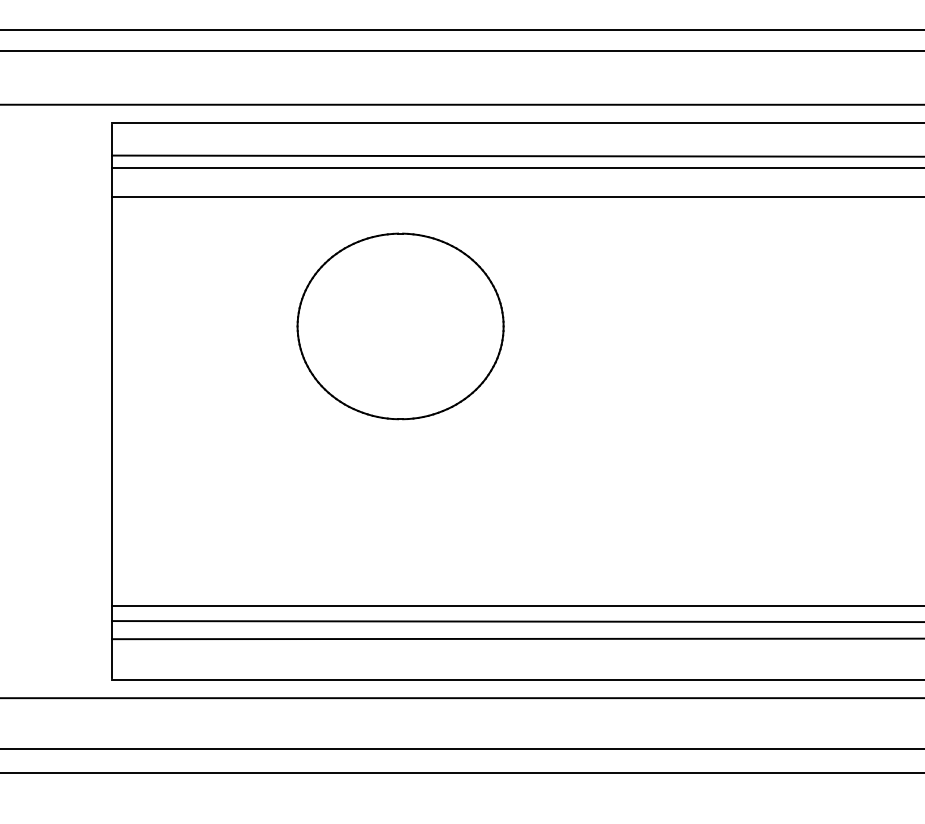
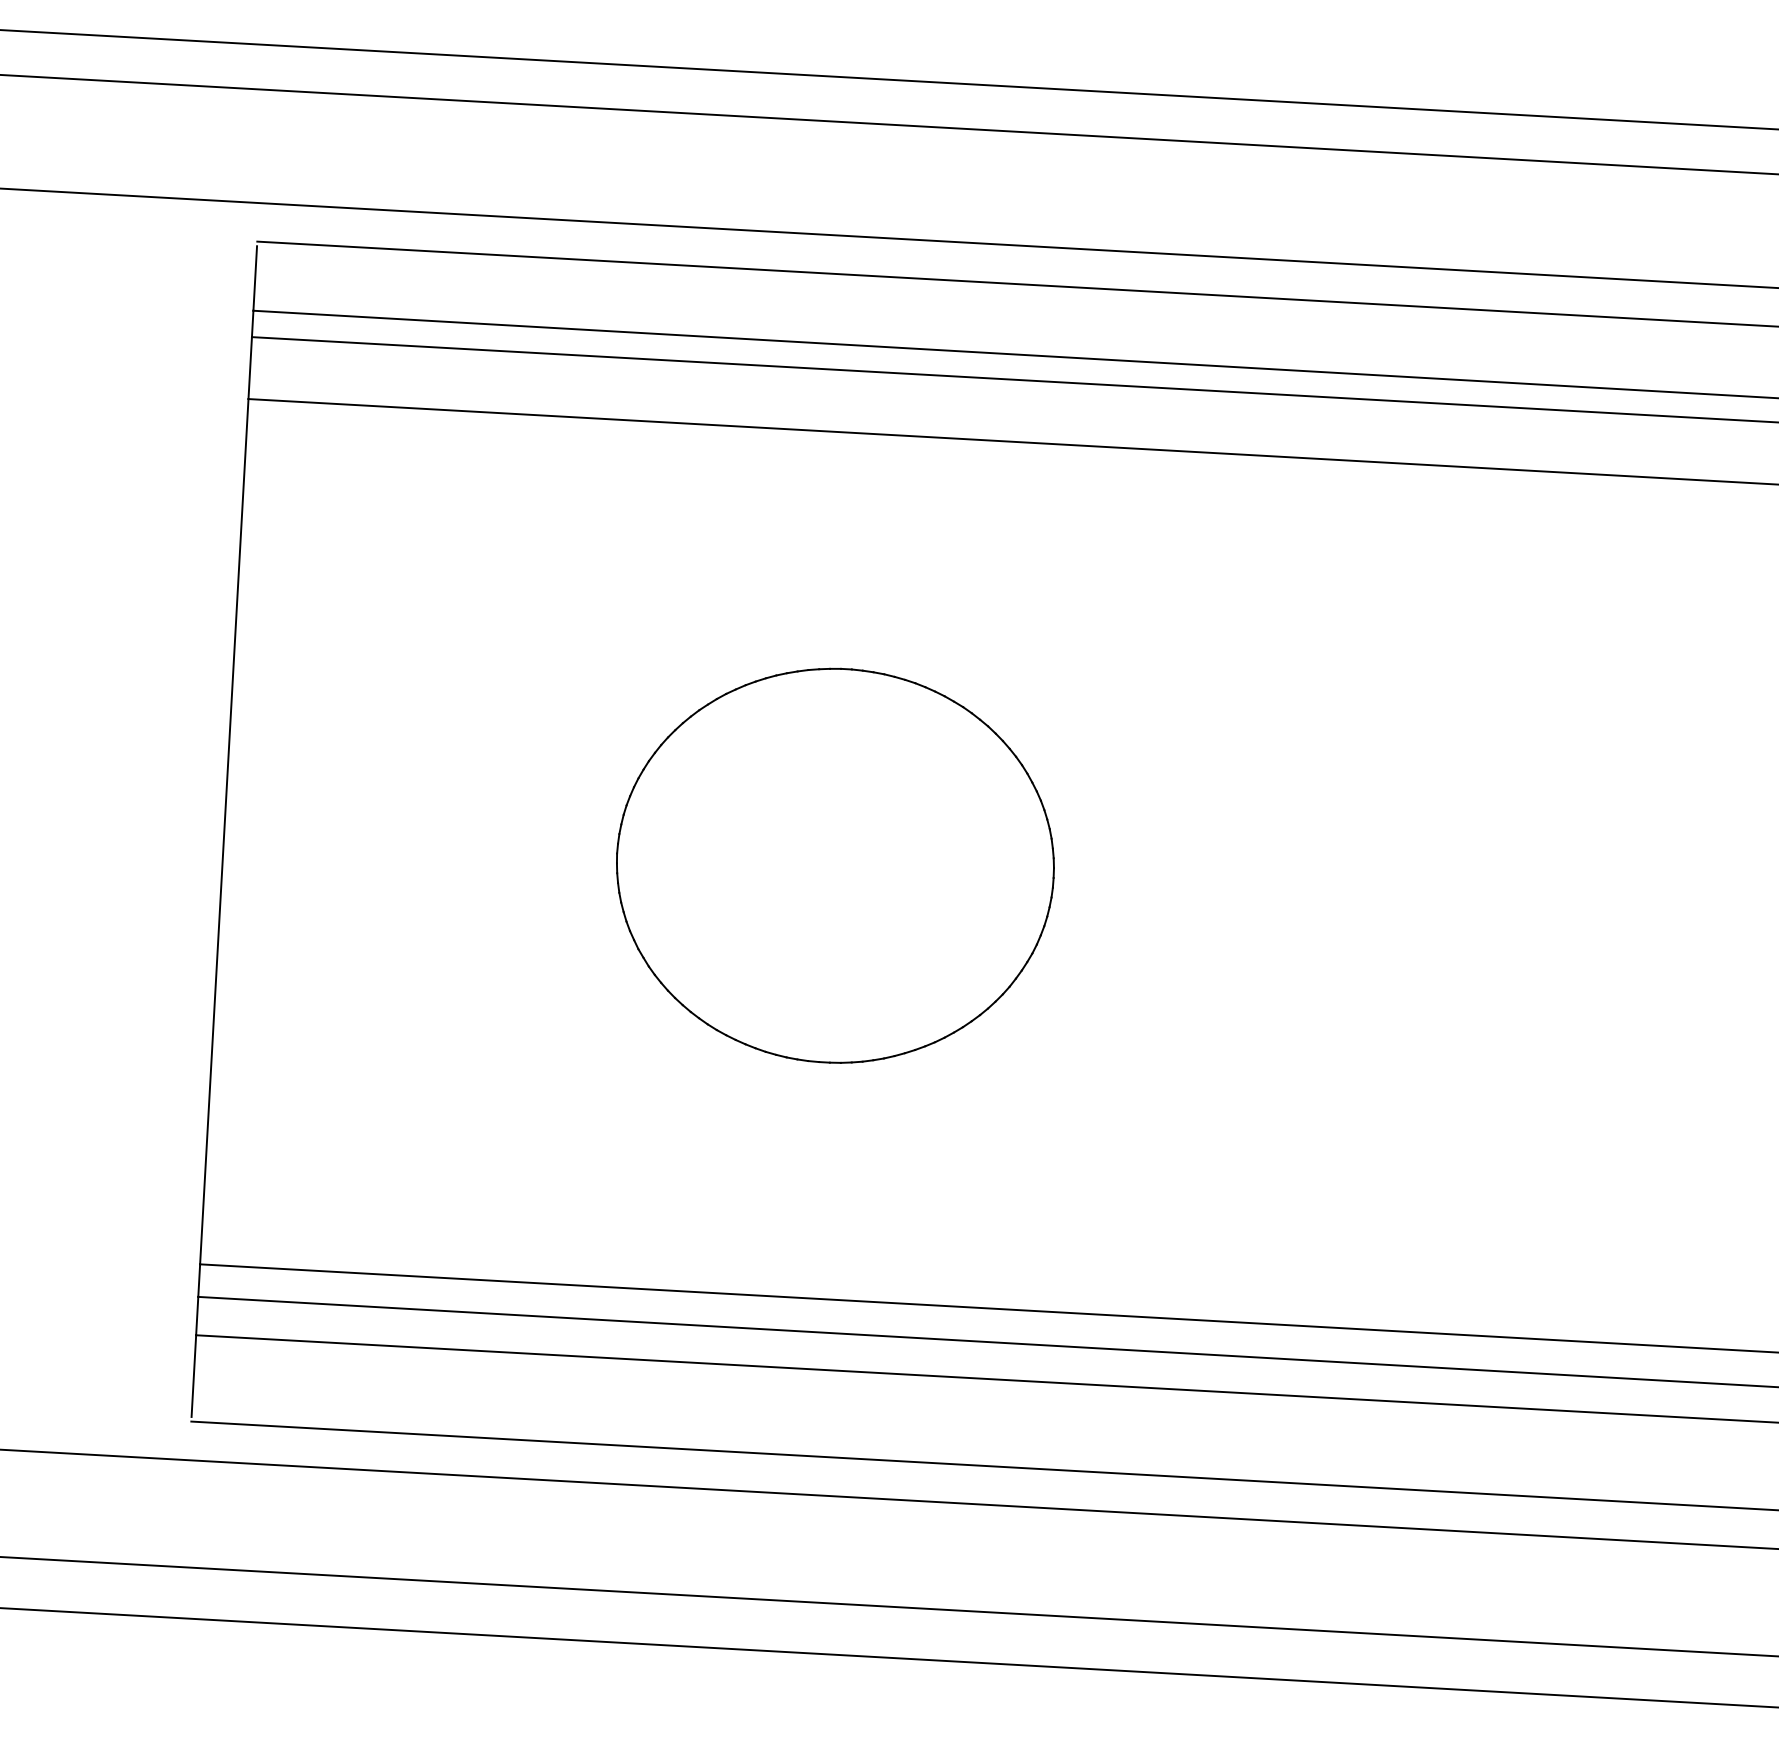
part: (400, 326) -> (835, 865), moved

